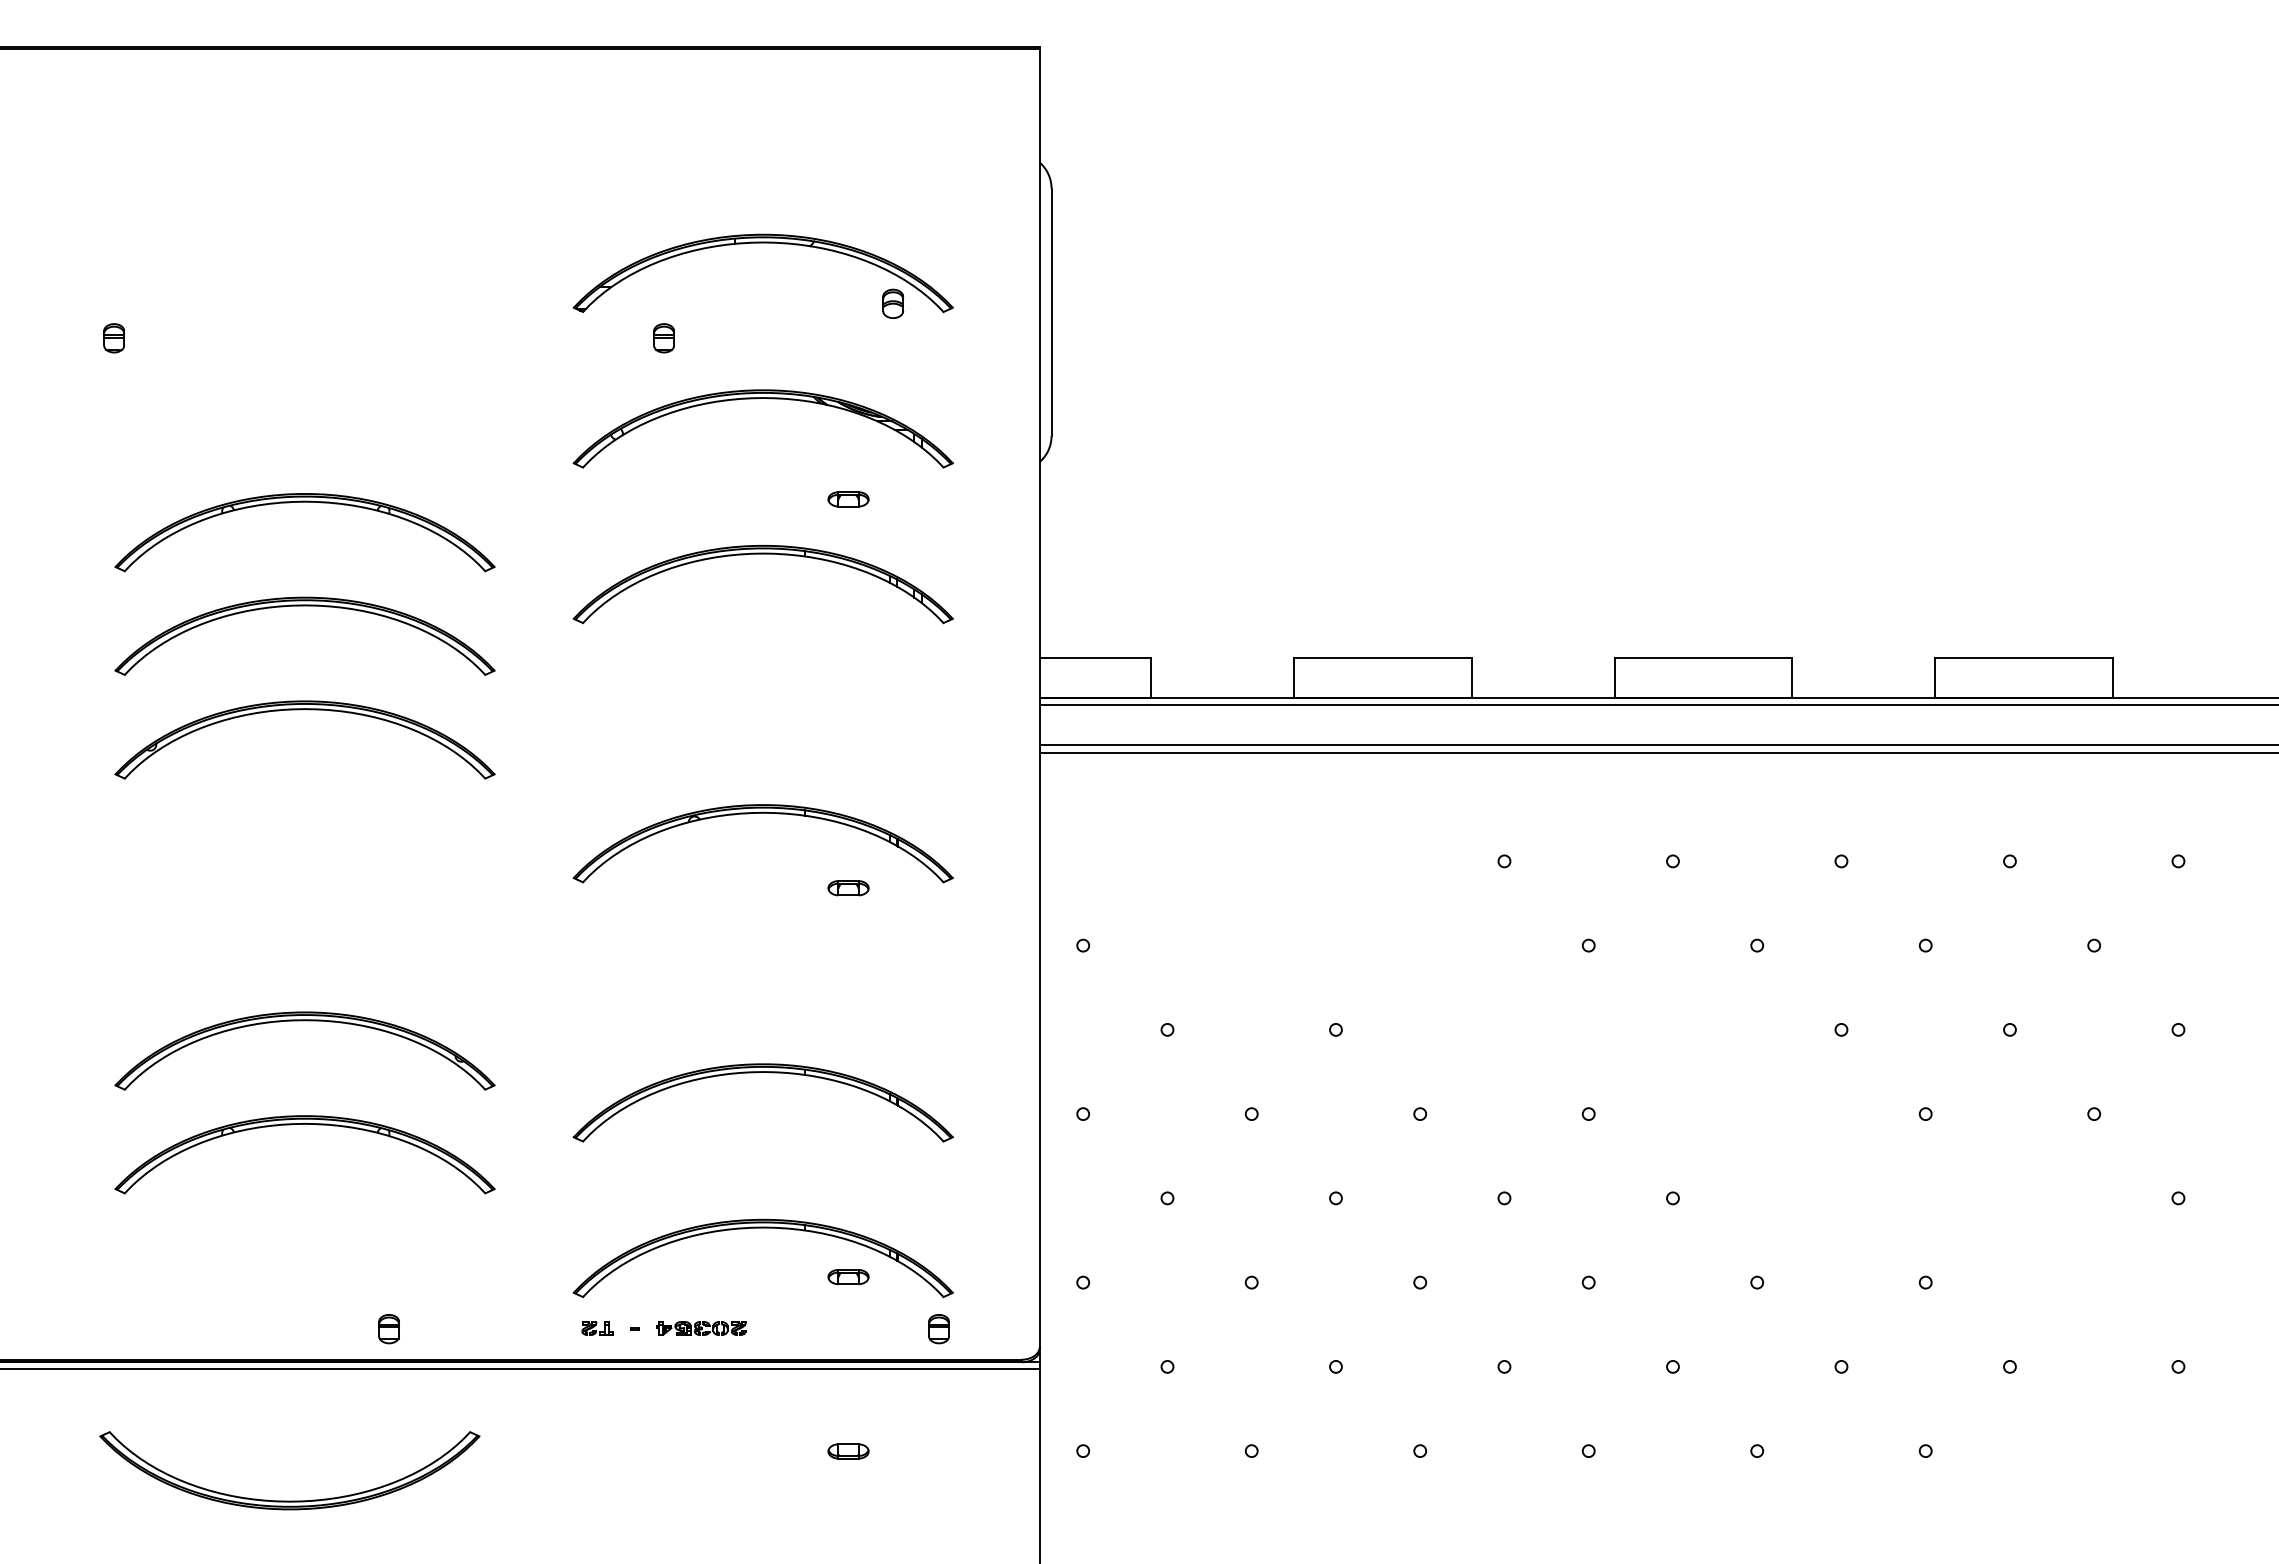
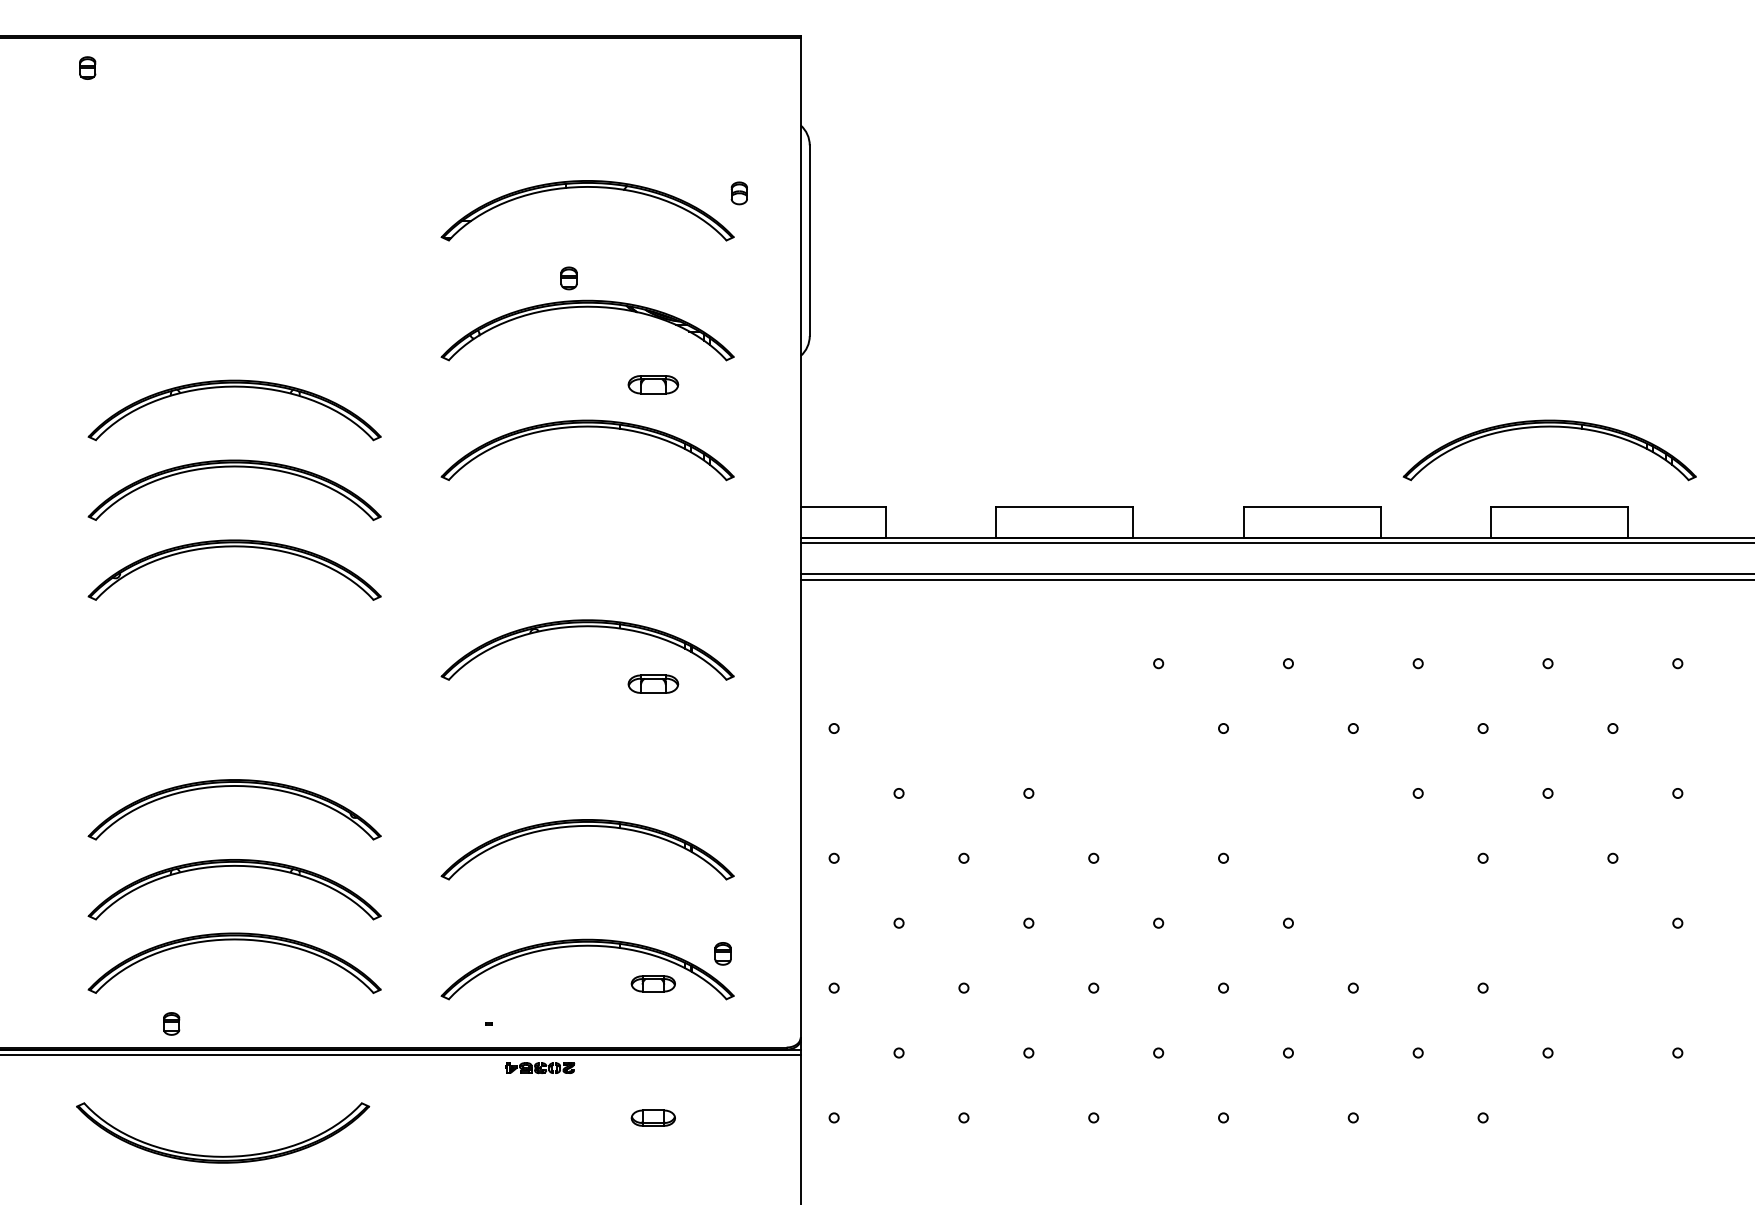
part: (893, 303) -> (739, 193), moved
part: (114, 338) -> (87, 68), moved
part: (663, 338) -> (568, 278), moved
part: (848, 499) -> (653, 384), size x1.6
part: (2011, 554) -> (1549, 427), added
part: (848, 888) -> (653, 684), size x1.6
part: (304, 1220) -> (234, 940), added
part: (848, 1276) -> (653, 983), size x1.4
part: (597, 1328) -> (459, 1023), removed
part: (701, 1328) -> (540, 1068), moved
part: (388, 1329) -> (171, 1024), moved
part: (938, 1329) -> (722, 954), moved
part: (848, 1451) -> (653, 1118), size x1.4

